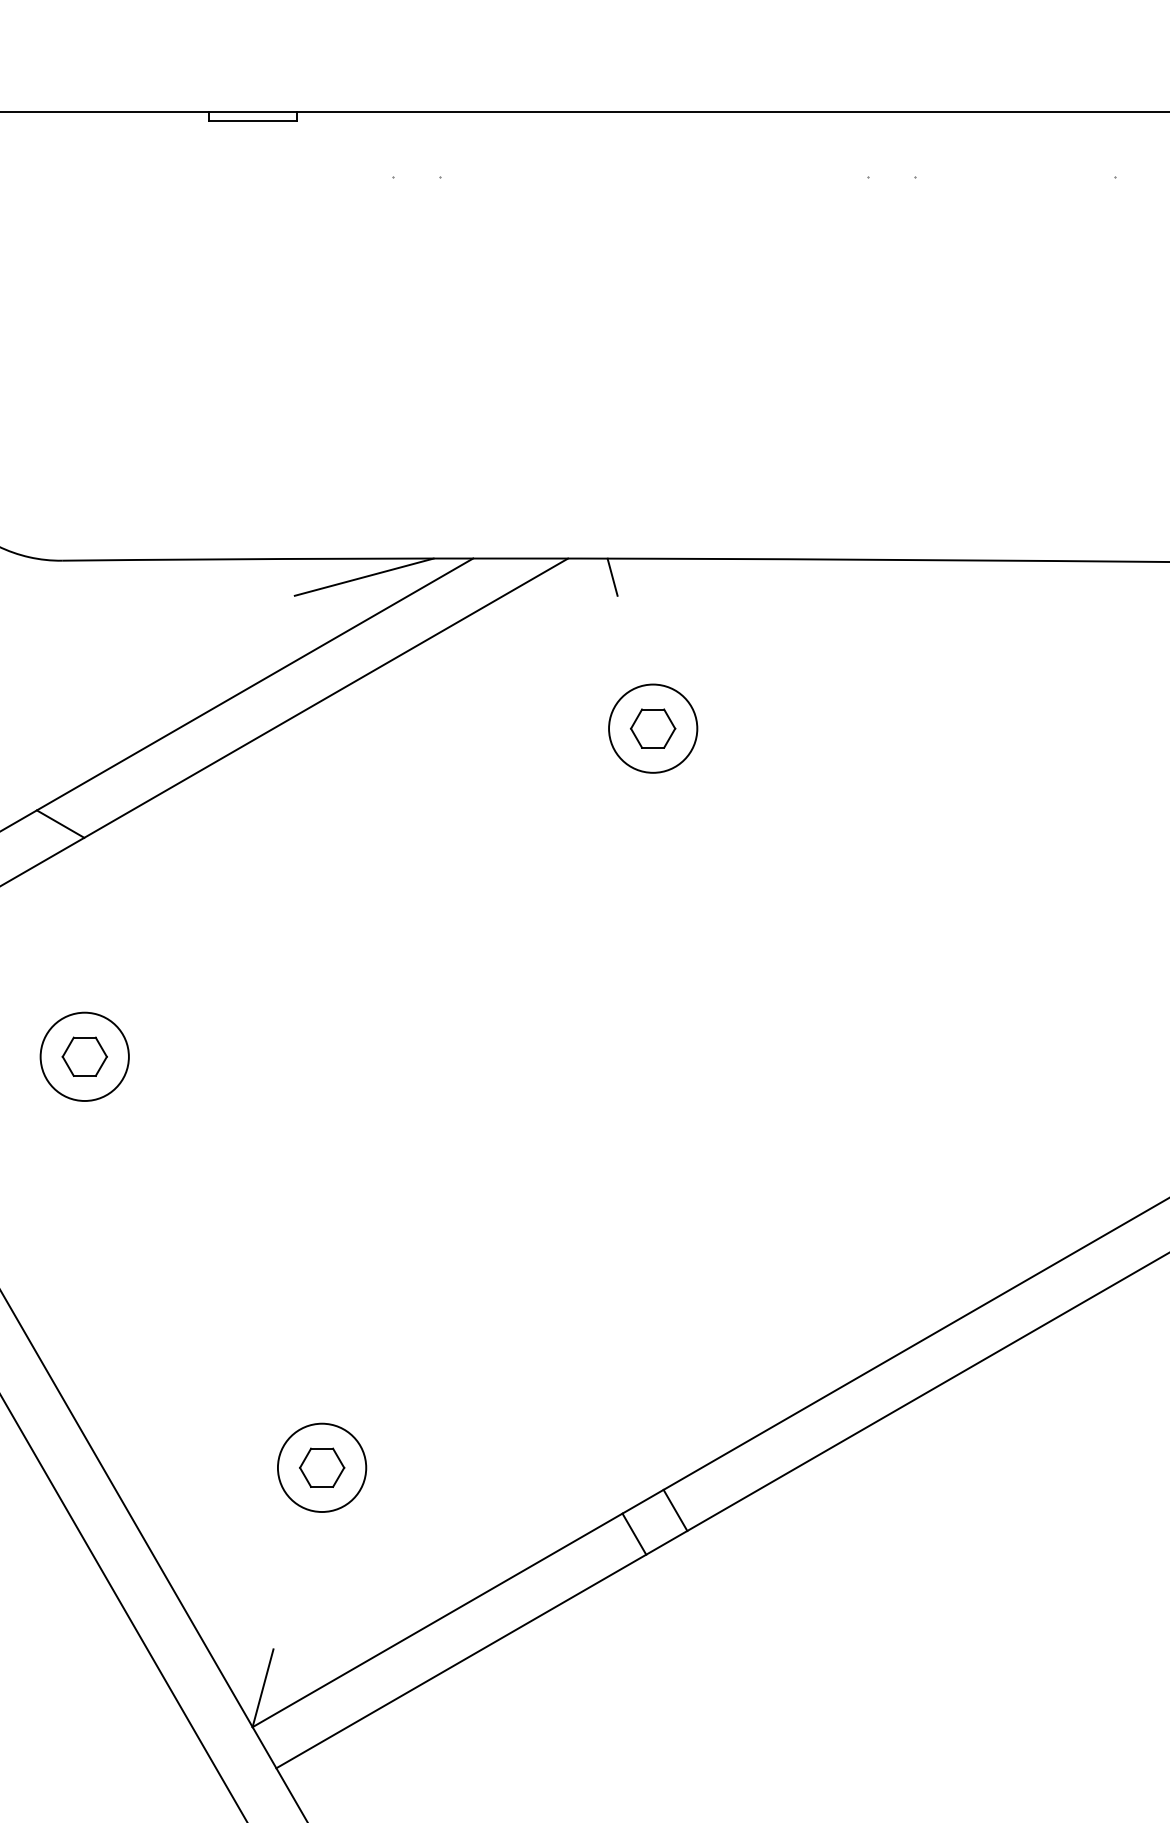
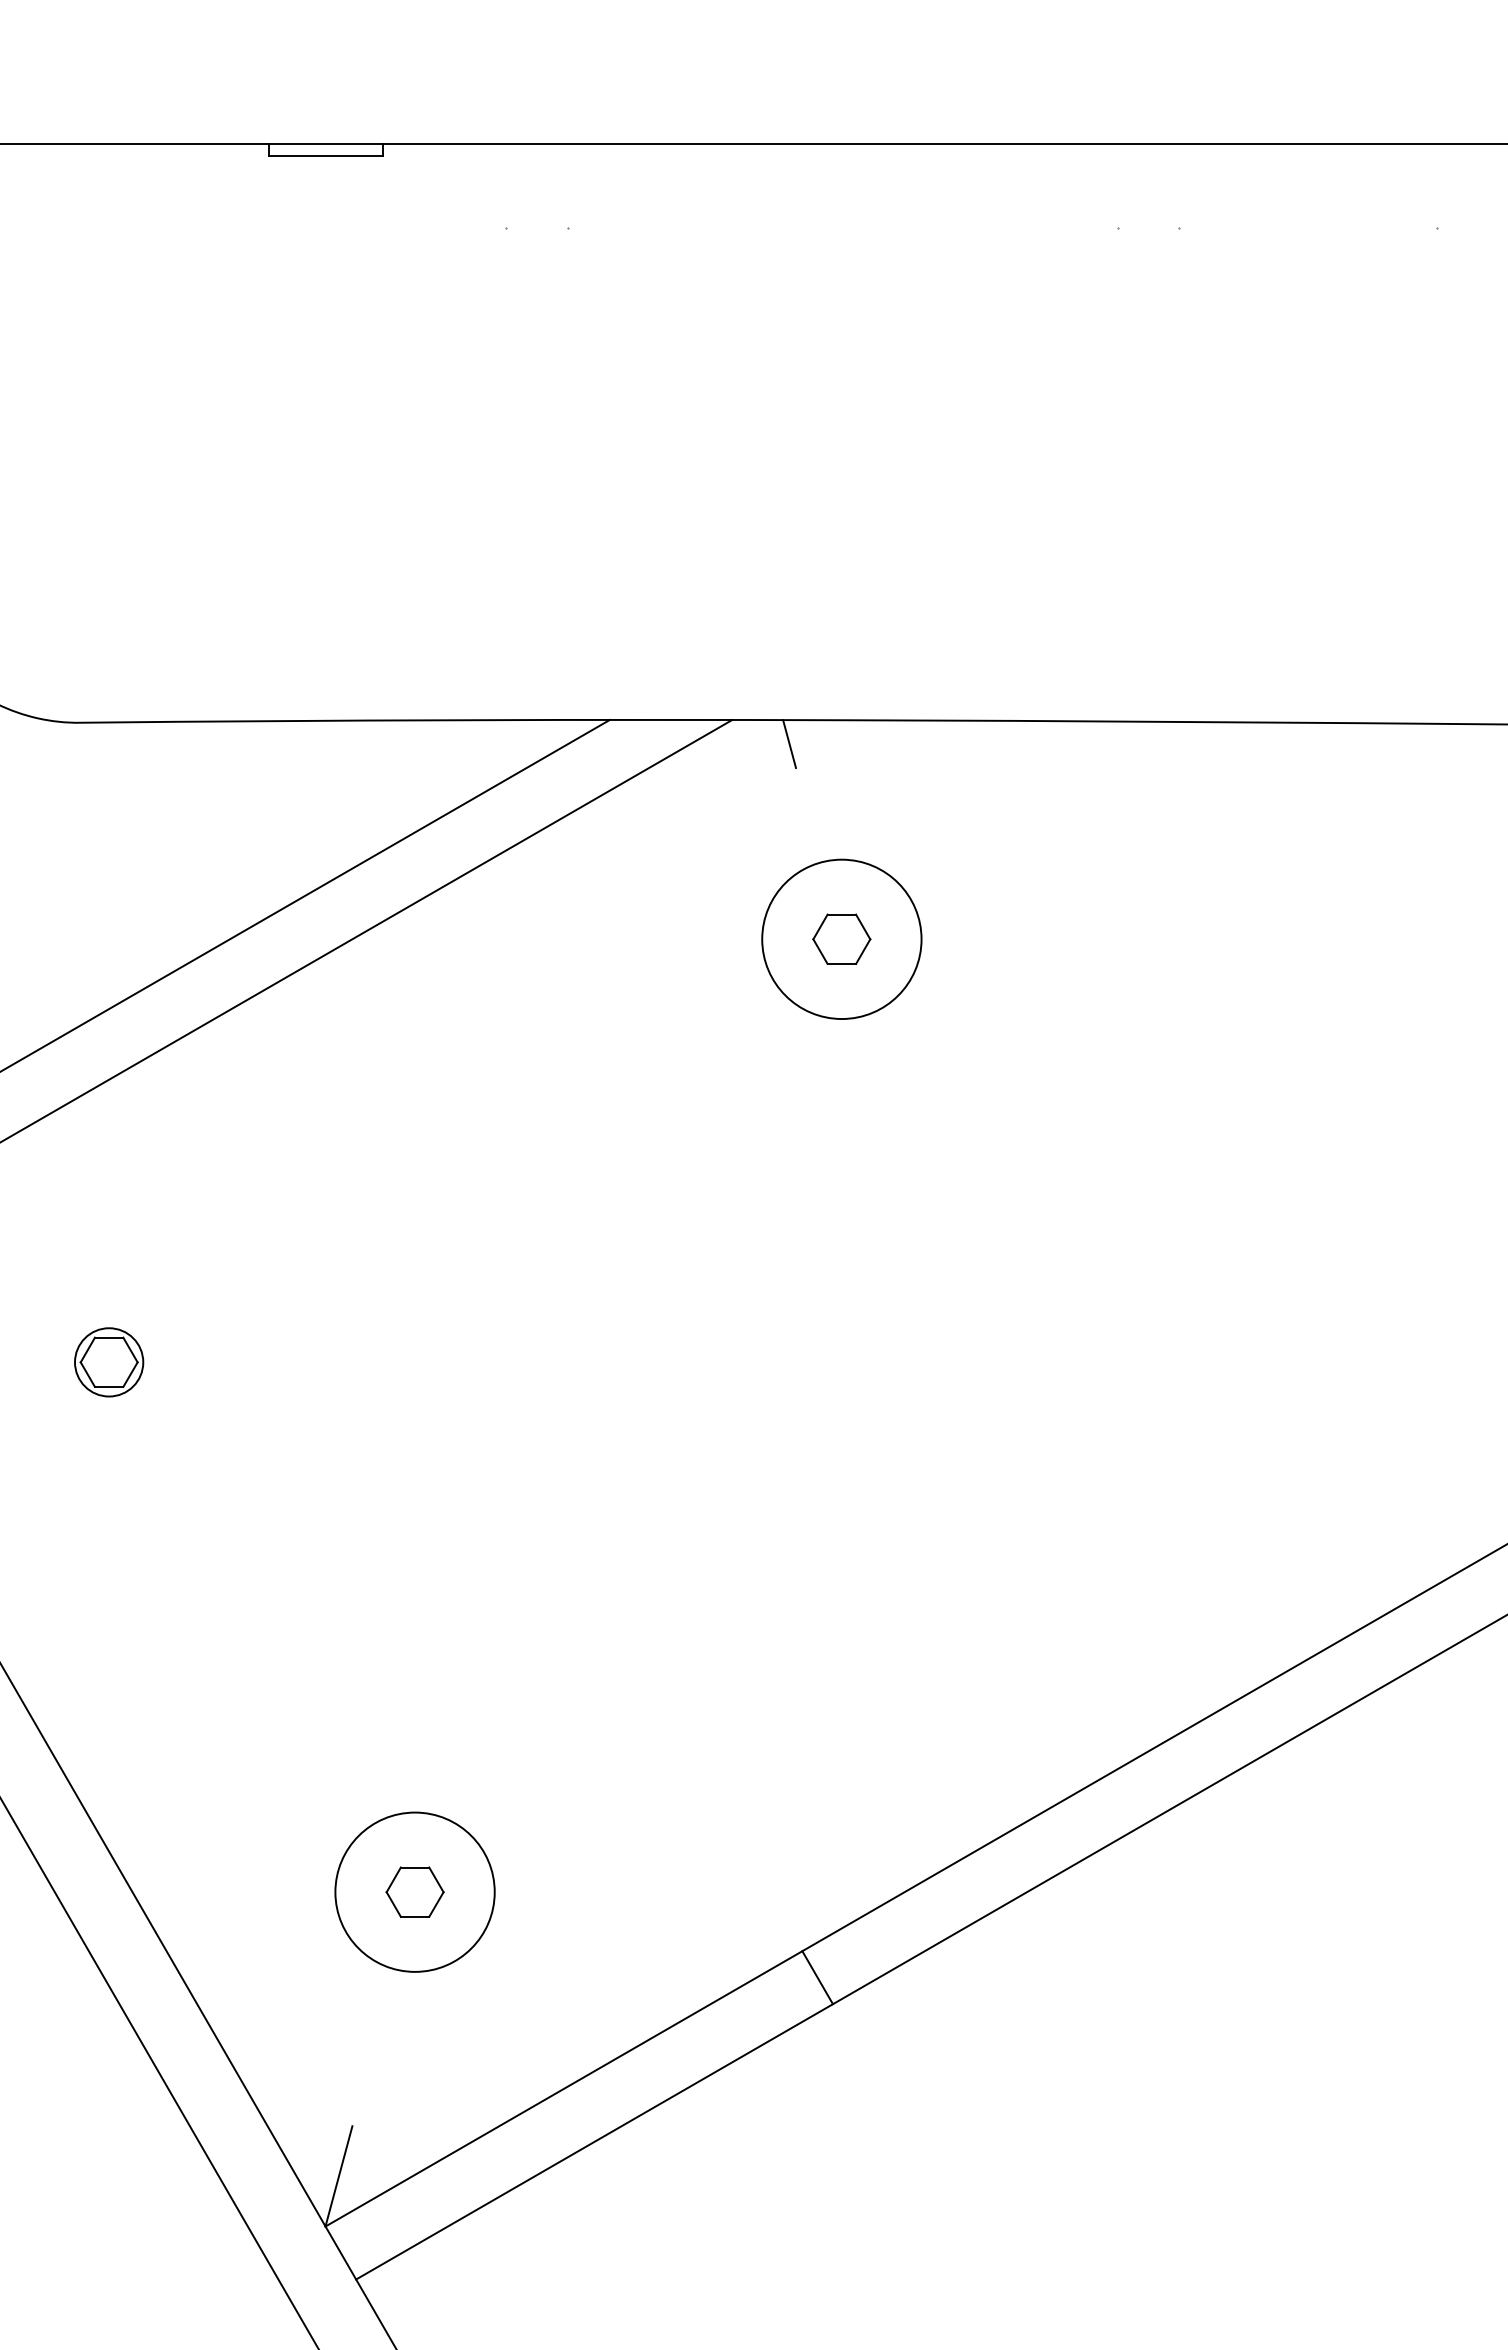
line: (363, 577) -> (468, 744), removed
circle: (652, 728) -> (841, 939), size x1.4
line: (60, 824) -> (77, 1062), removed
circle: (85, 1056) -> (109, 1362), size x0.6
circle: (321, 1468) -> (414, 1892), size x1.4
line: (675, 1509) -> (870, 1946), removed

